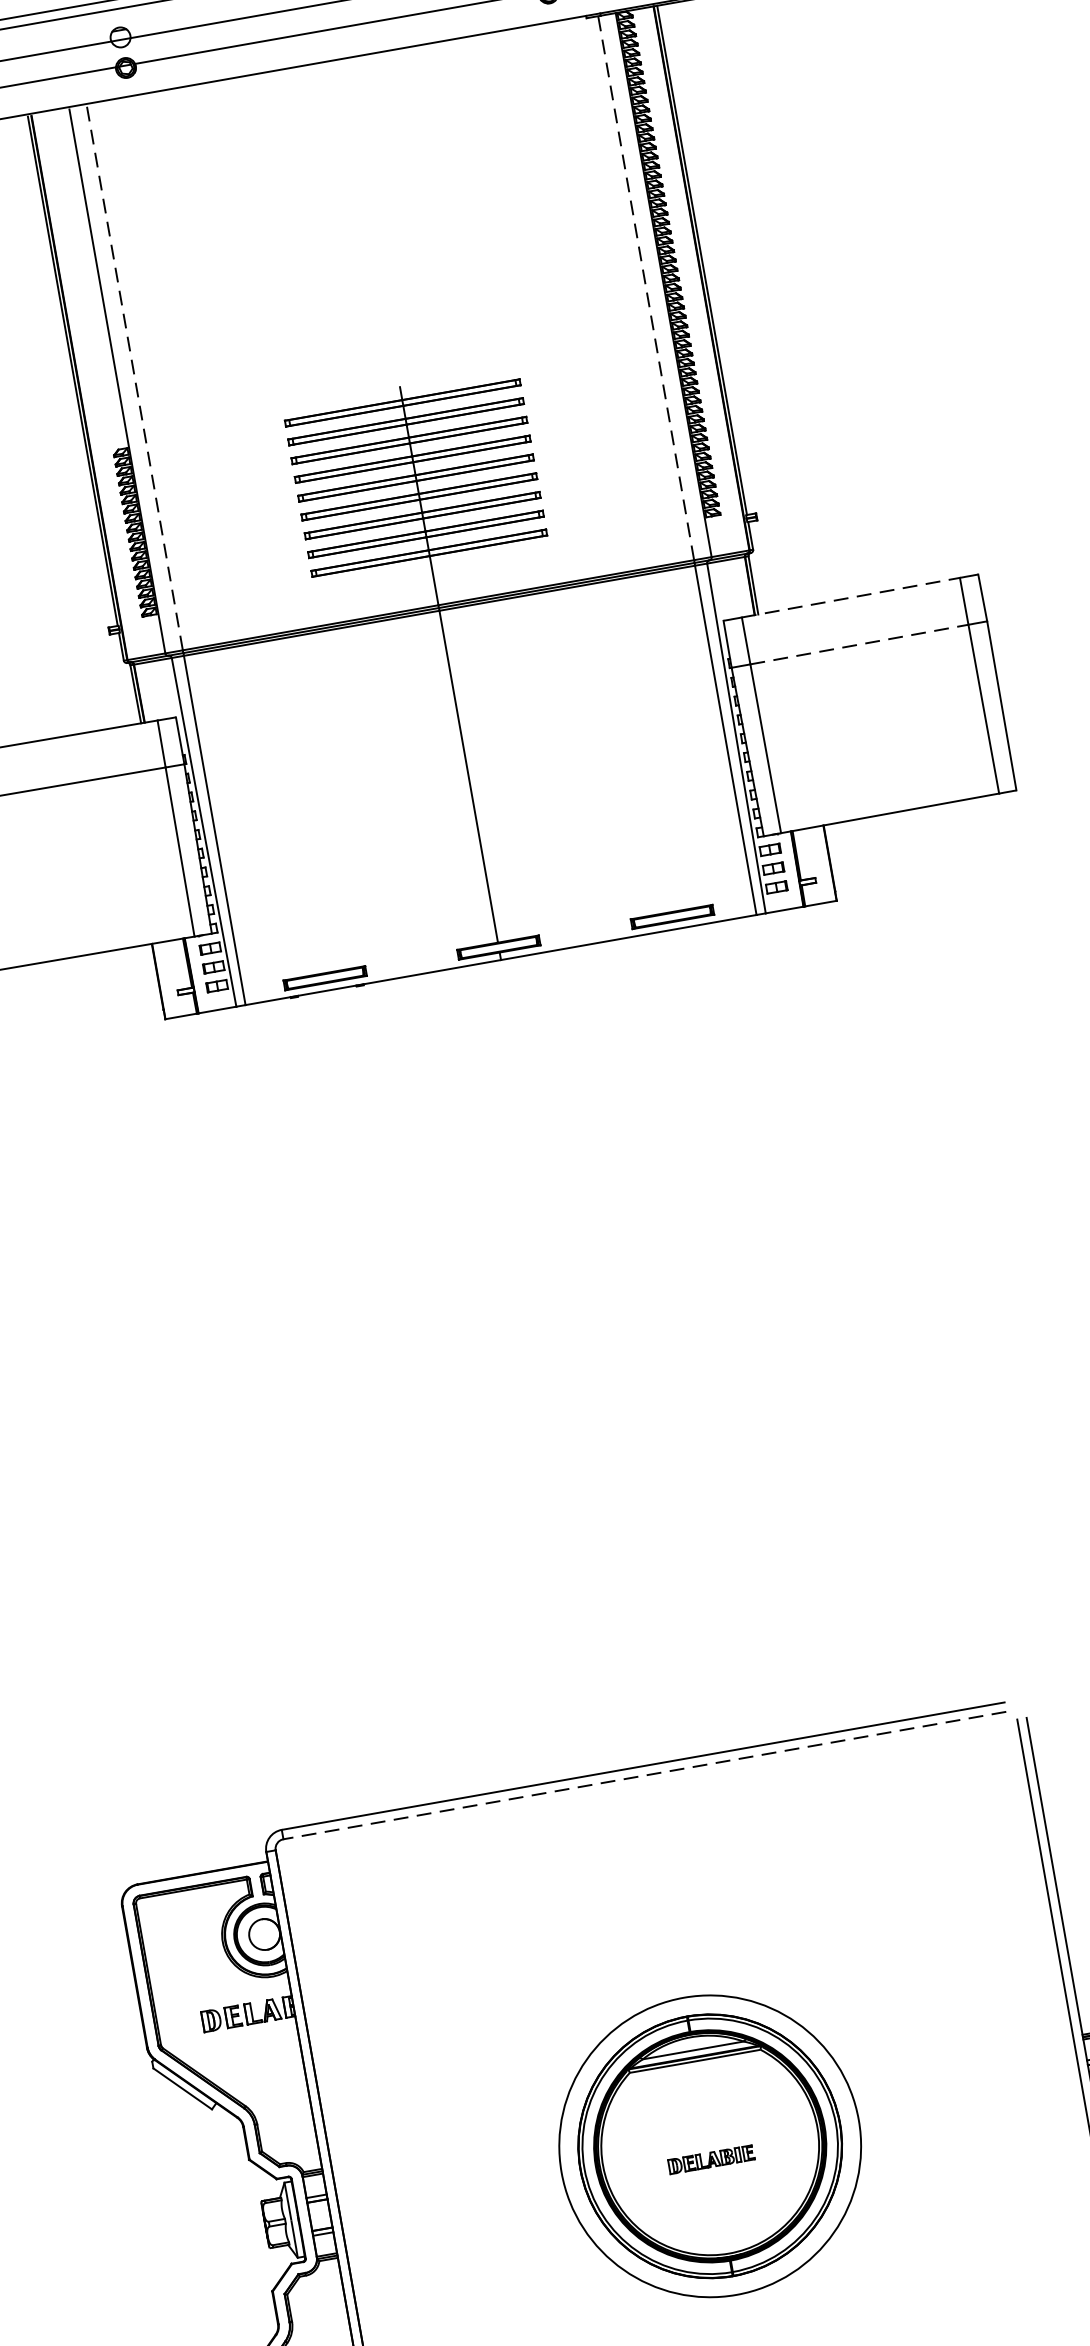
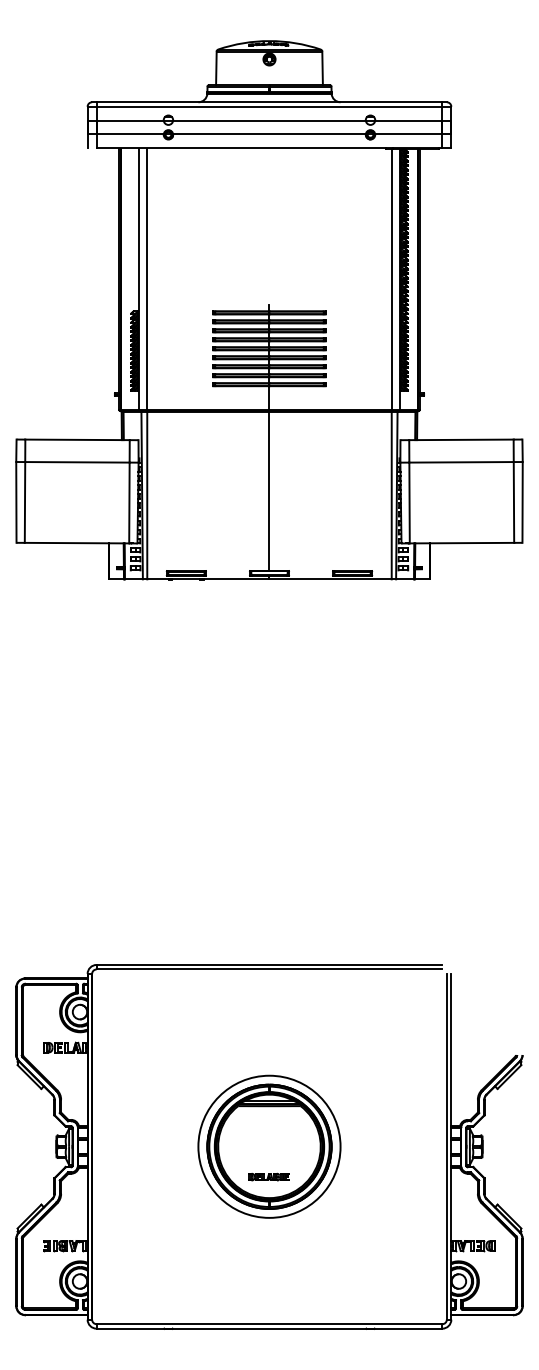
line: (645, 288) -> (391, 279), dashed -> solid
line: (135, 378) -> (147, 279), dashed -> solid
line: (850, 596) -> (461, 439), dashed -> solid
line: (861, 644) -> (462, 462), dashed -> solid
line: (644, 1775) -> (269, 969), dashed -> solid
part: (710, 2158) -> (268, 1176), moved

